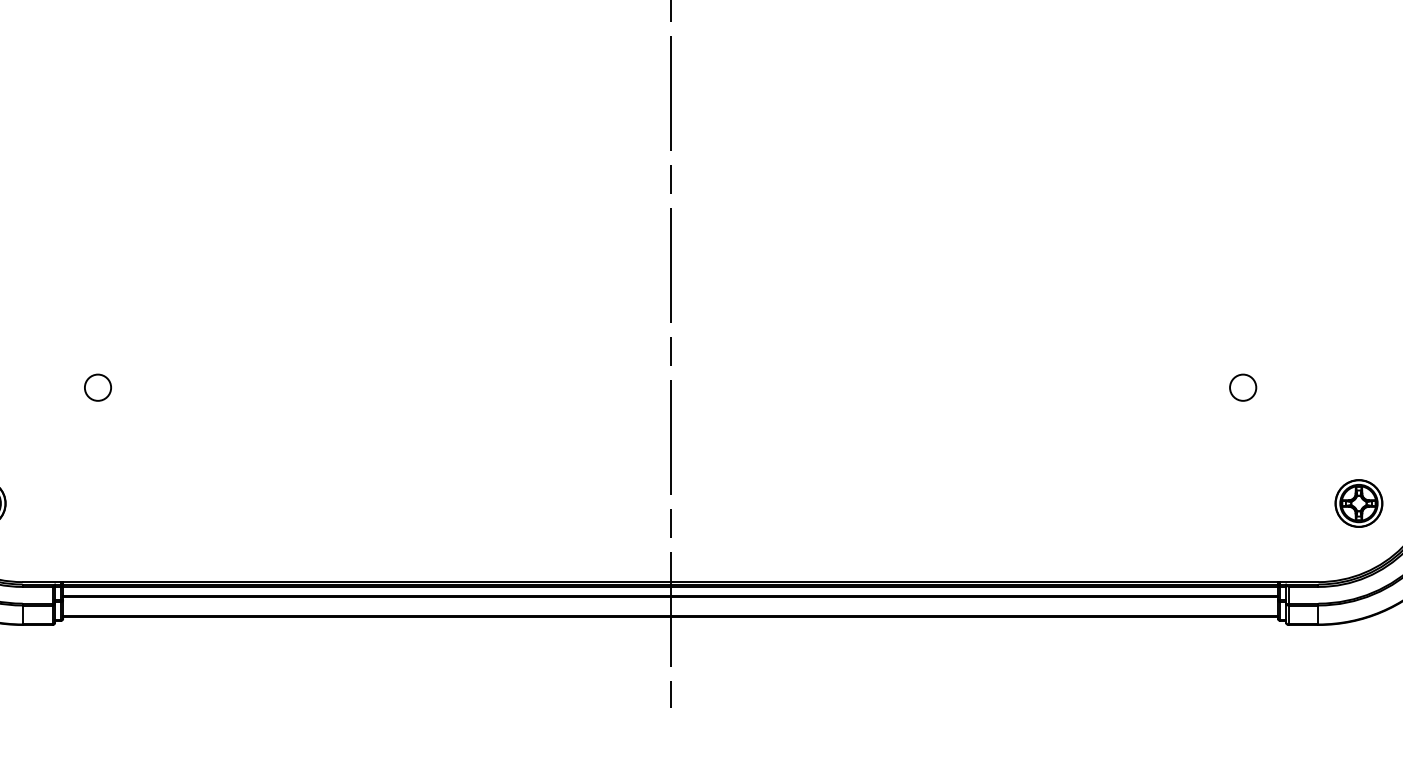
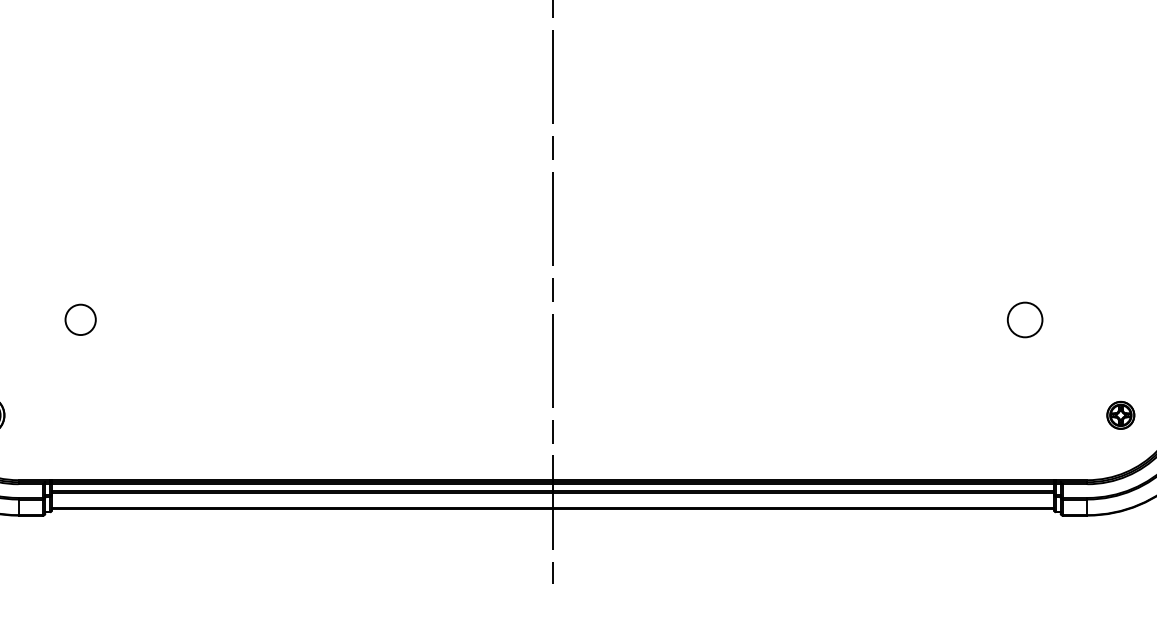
circle: (97, 387) -> (80, 319), size x1.4
circle: (1243, 387) -> (1025, 319), size x1.6
part: (1358, 503) -> (1120, 415), size x0.7

